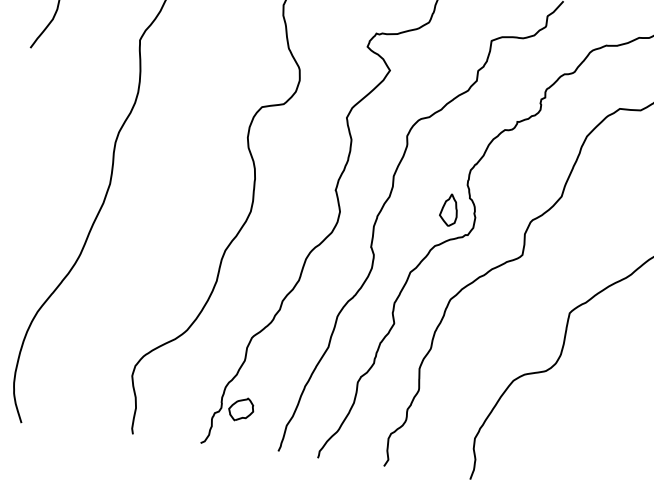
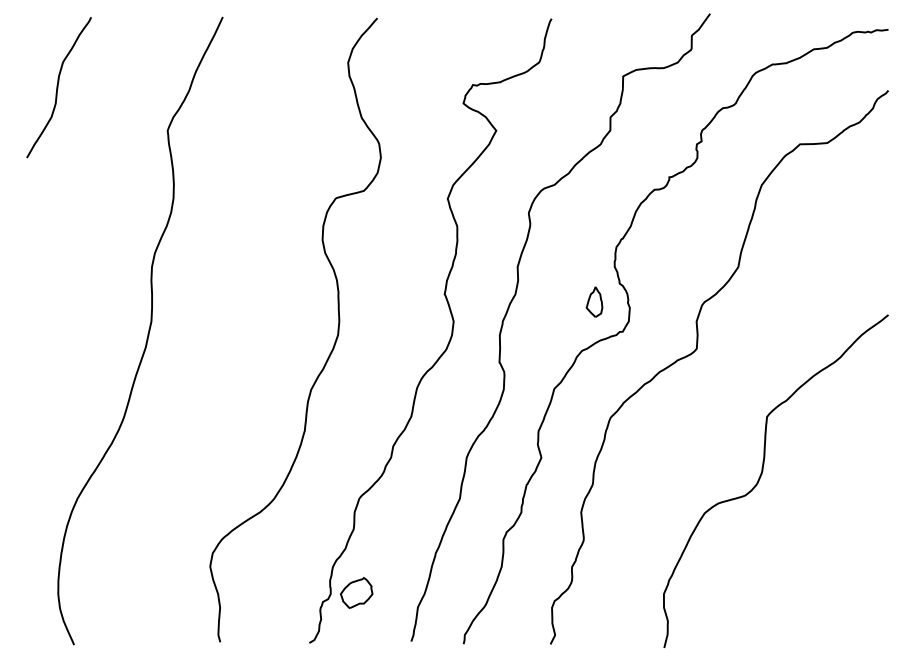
part: (449, 209) -> (594, 301), size x0.71

